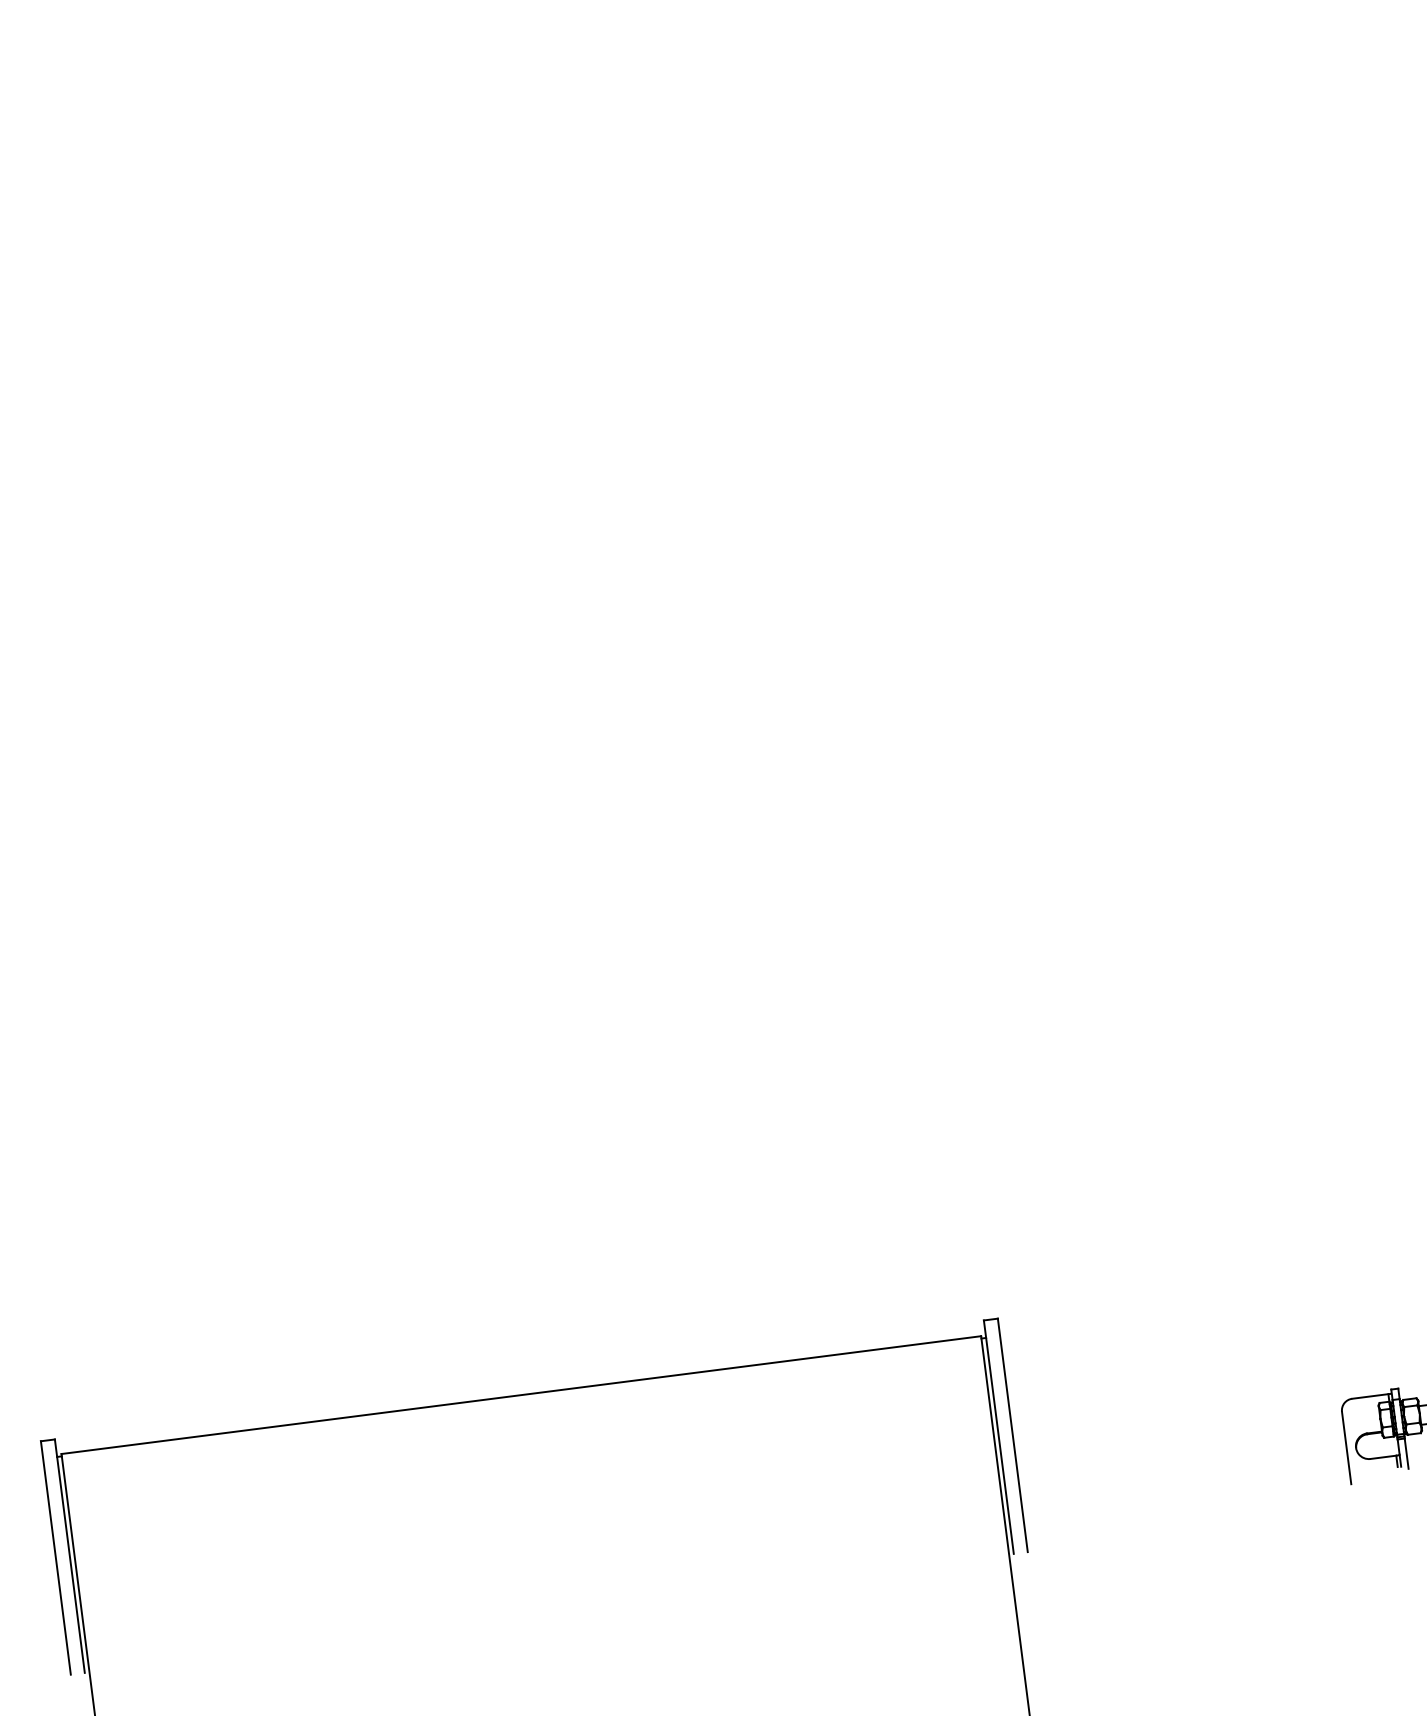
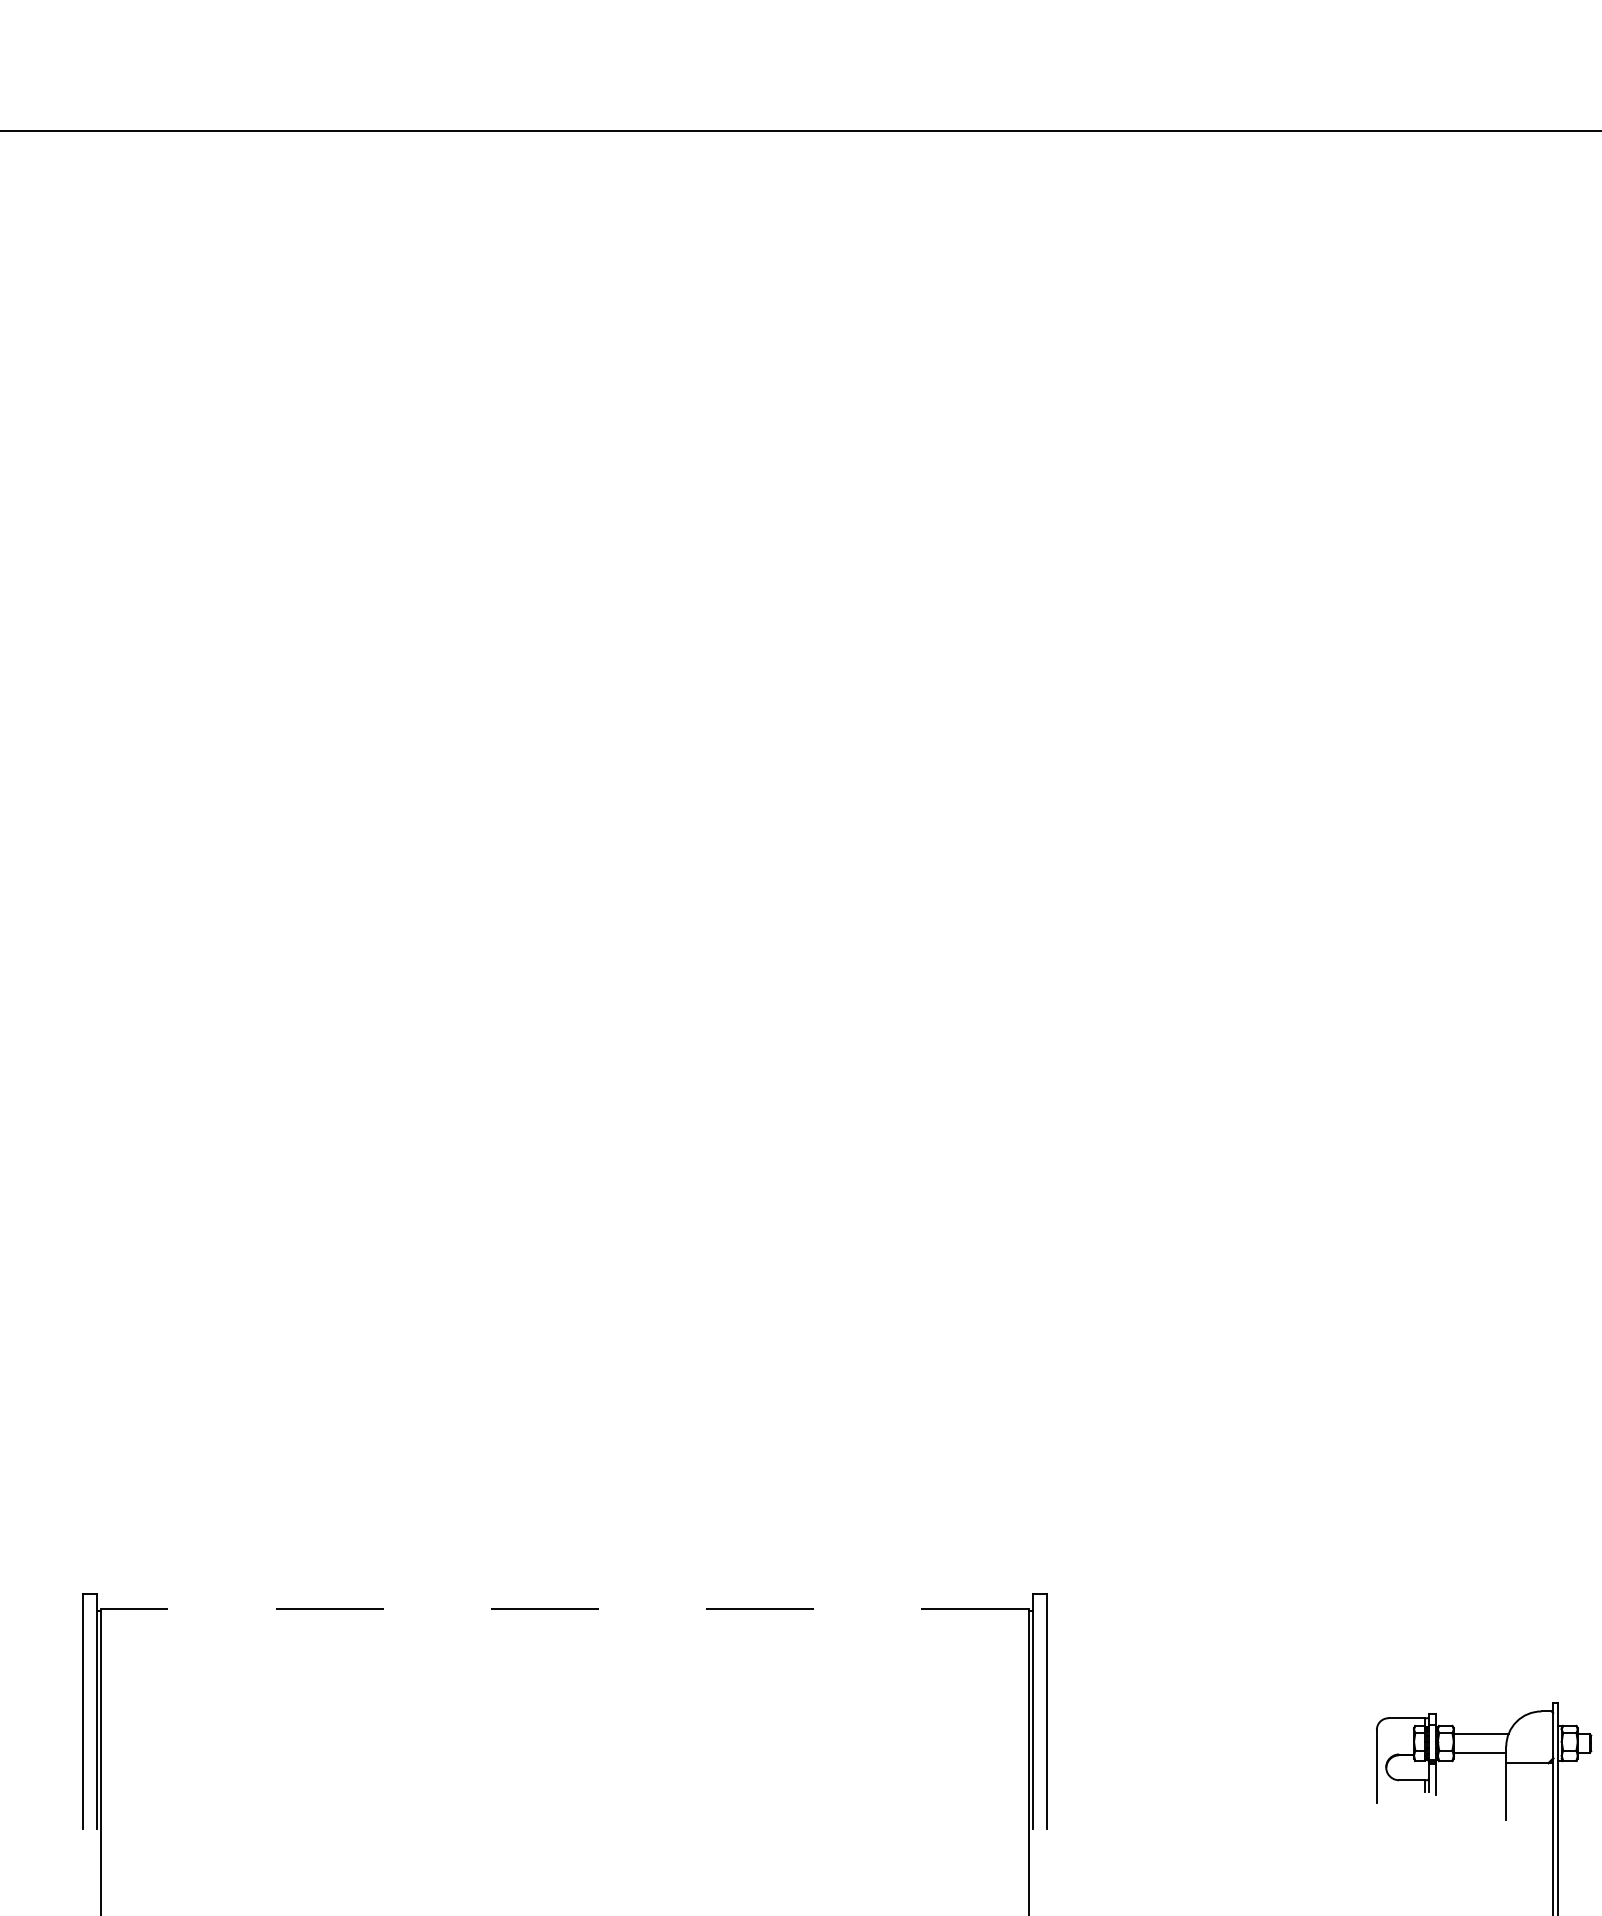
line: (520, 1395) -> (564, 1609), solid -> dashed

